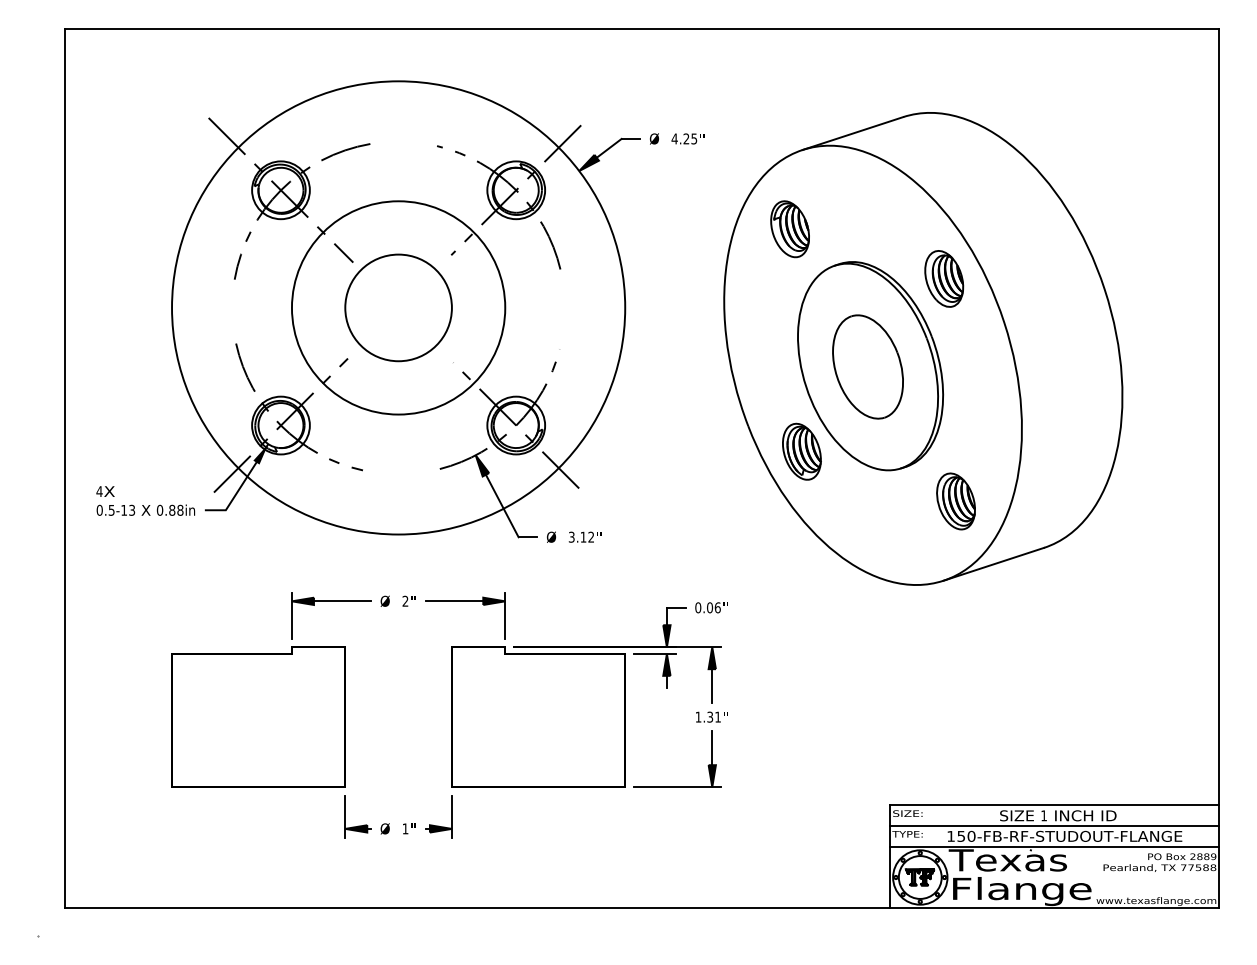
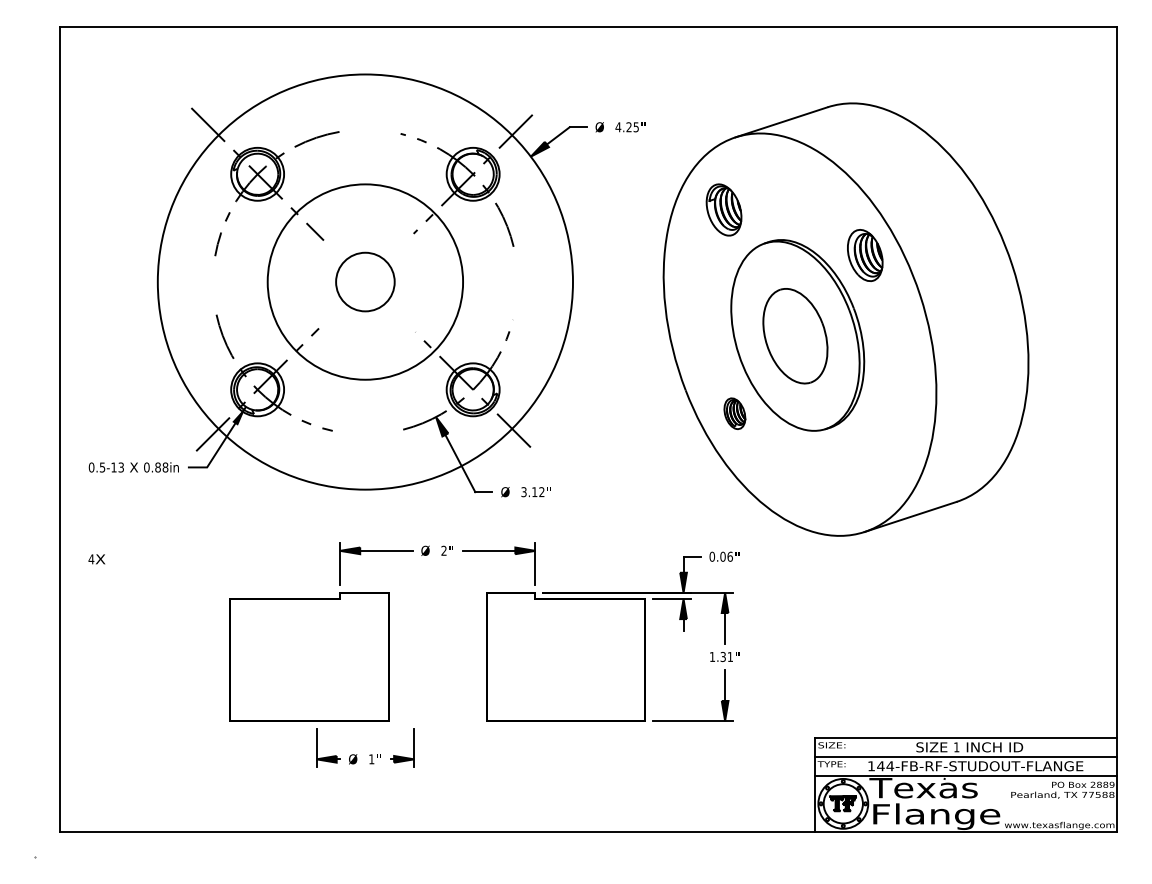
circle: (398, 307) -> (365, 281), size x0.6
part: (801, 451) -> (734, 413), size x0.6
text: (105, 491) -> (96, 559), moved
part: (955, 501) -> (875, 459), removed
part: (449, 689) -> (484, 631), moved
text: (966, 835) -> (885, 765), 150-FB-RF-STUDOUT-FLANGE -> 144-FB-RF-STUDOUT-FLANGE

